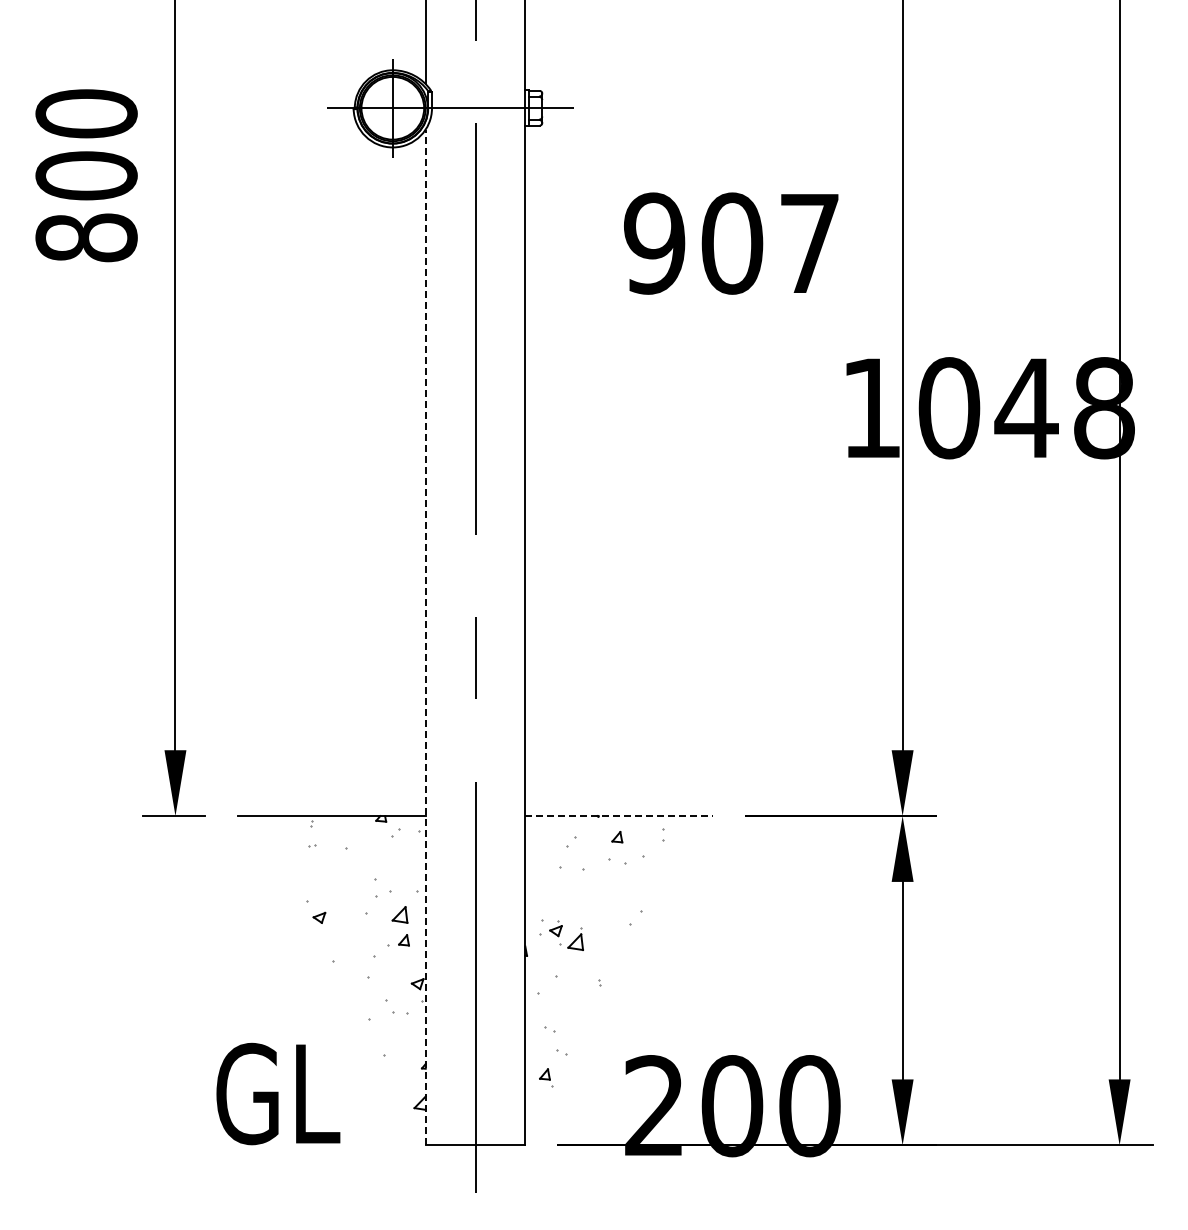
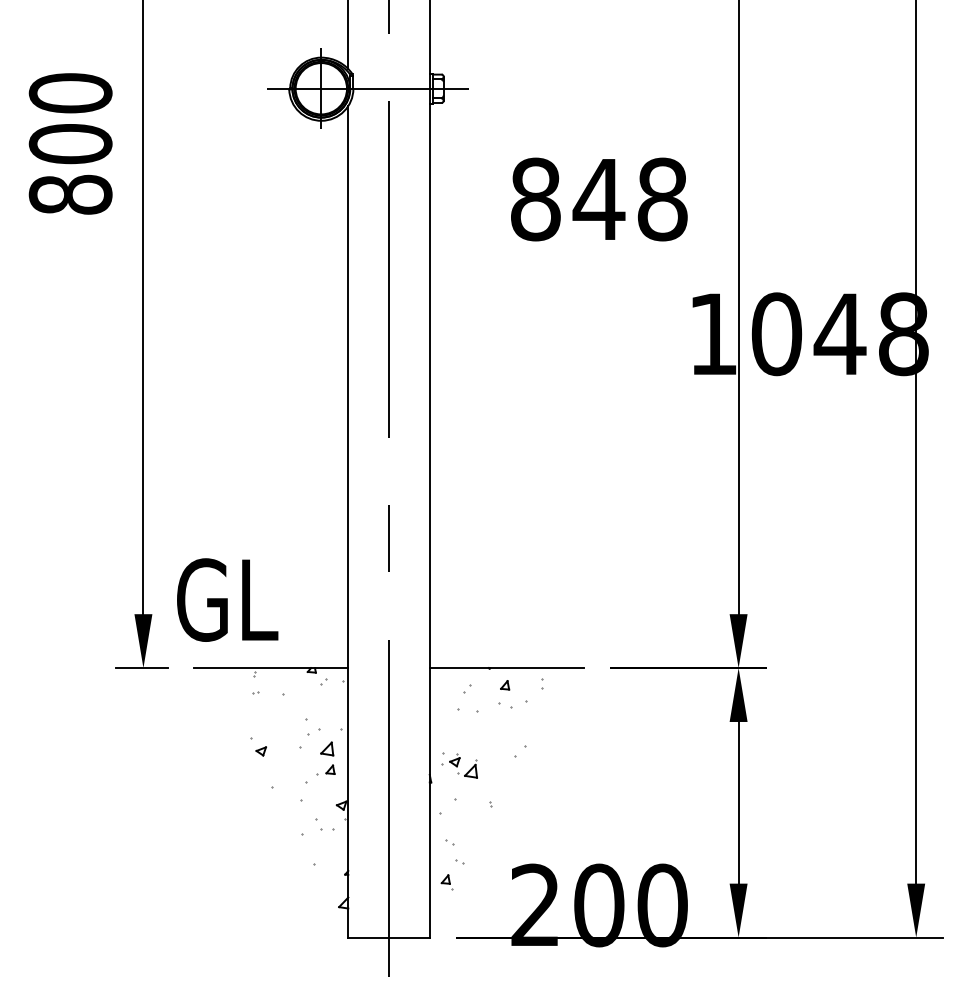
text: (732, 243) -> (599, 199), 907 -> 848
line: (425, 637) -> (348, 521), dashed -> solid
line: (619, 816) -> (506, 668), dashed -> solid
text: (278, 1093) -> (227, 599), moved

